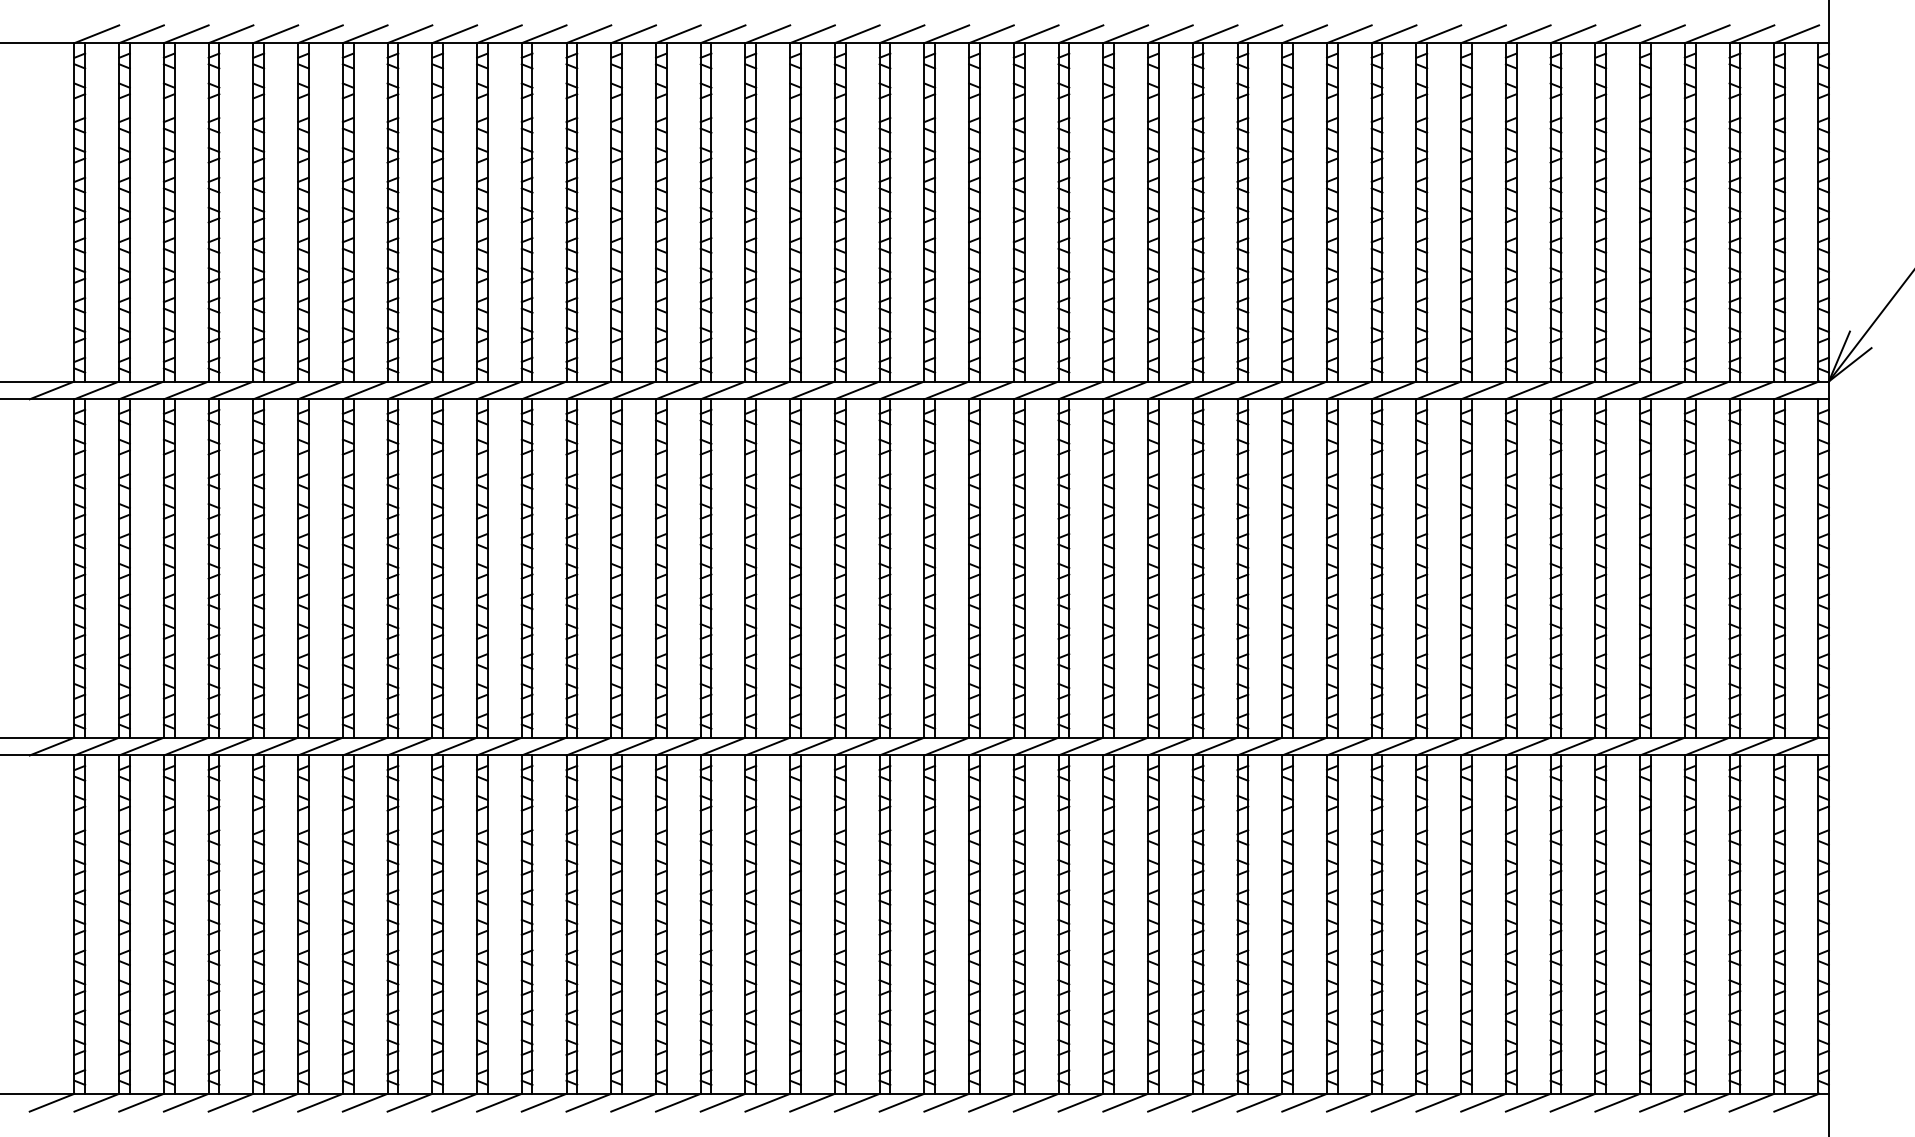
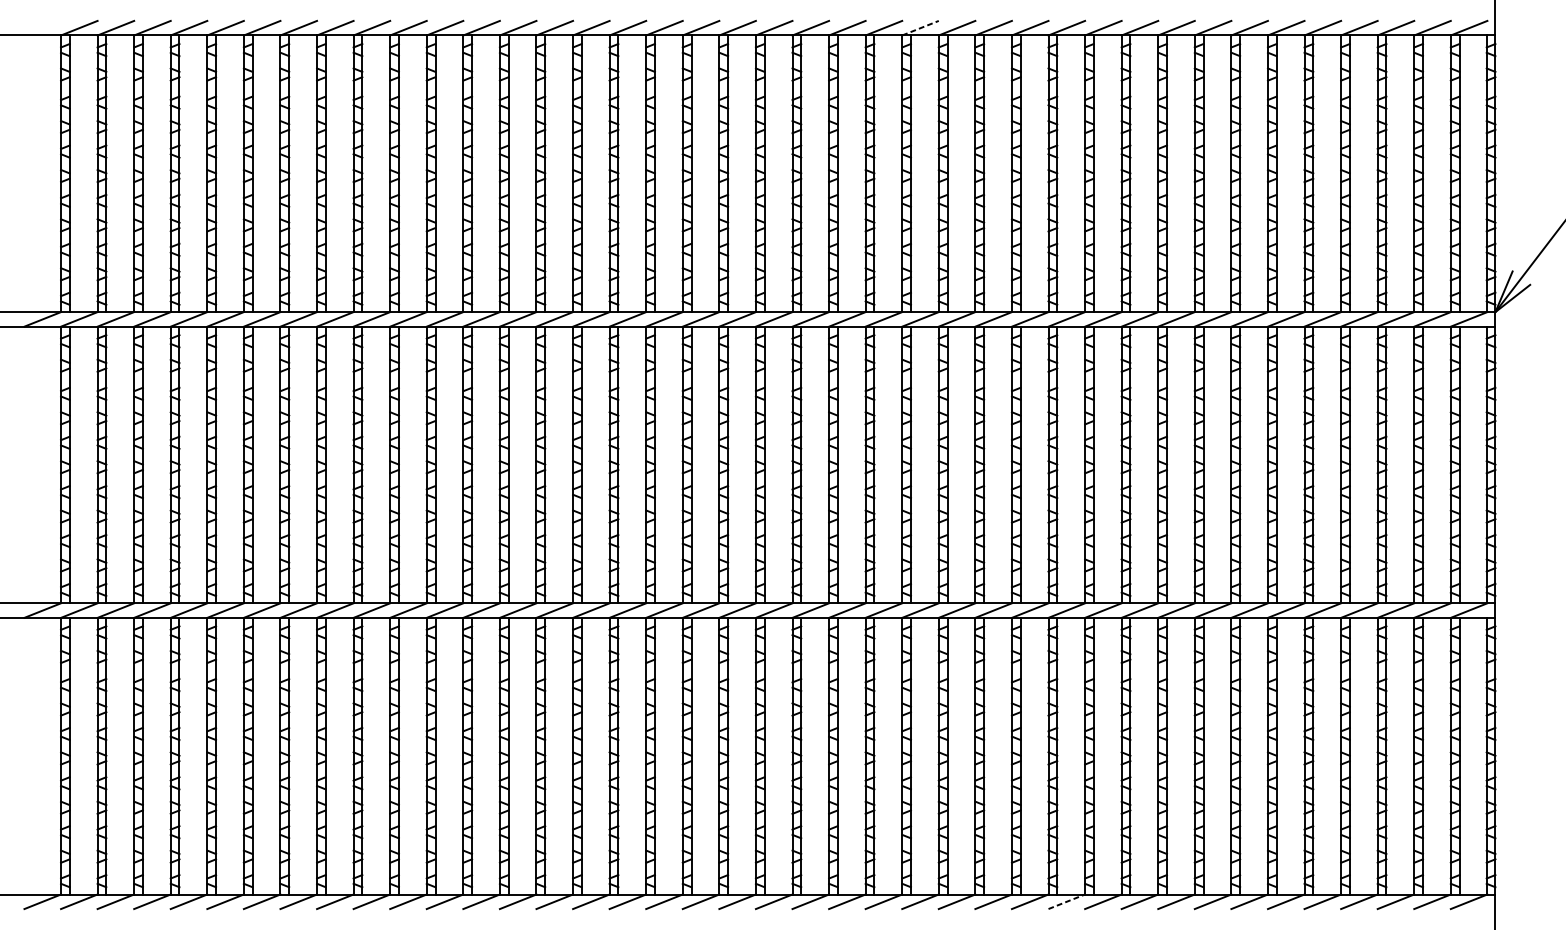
line: (1126, 34) -> (921, 28), solid -> dashed
line: (1305, 1102) -> (1067, 901), solid -> dashed

